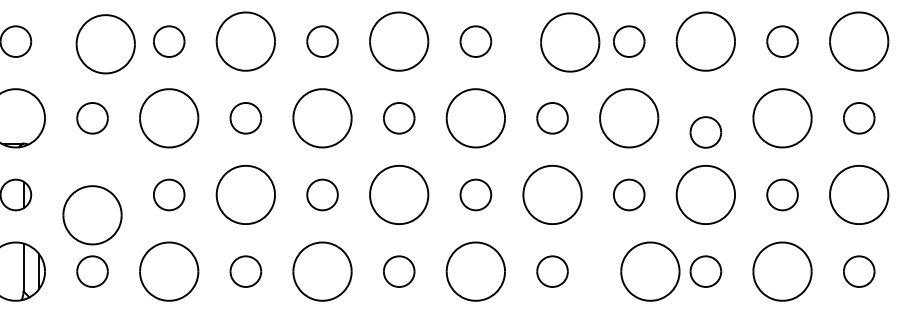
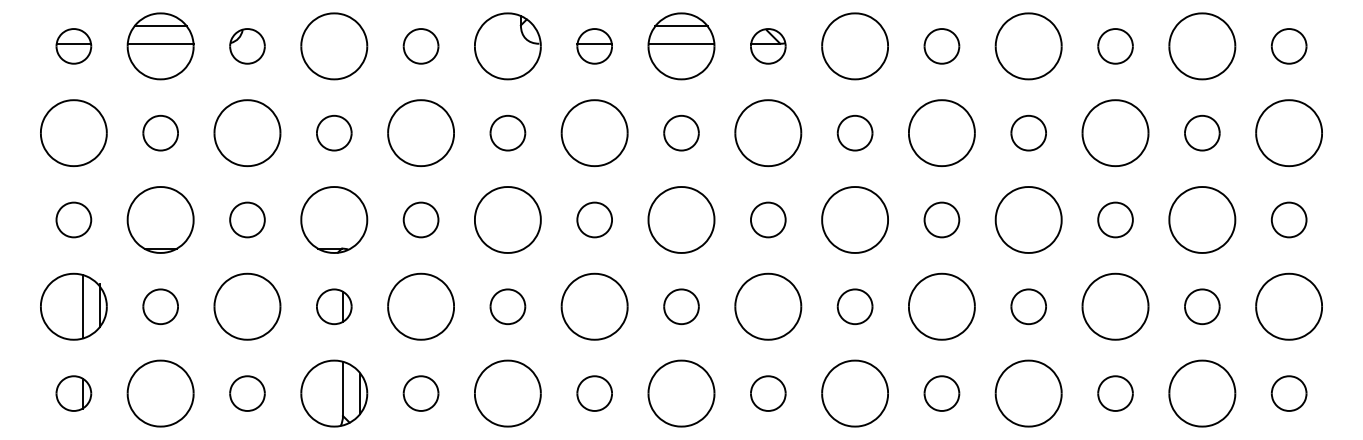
part: (569, 41) -> (941, 132), moved
part: (105, 43) -> (420, 132), moved
part: (705, 132) -> (1115, 219), moved
part: (92, 215) -> (420, 306), moved
part: (650, 271) -> (1028, 393), moved

